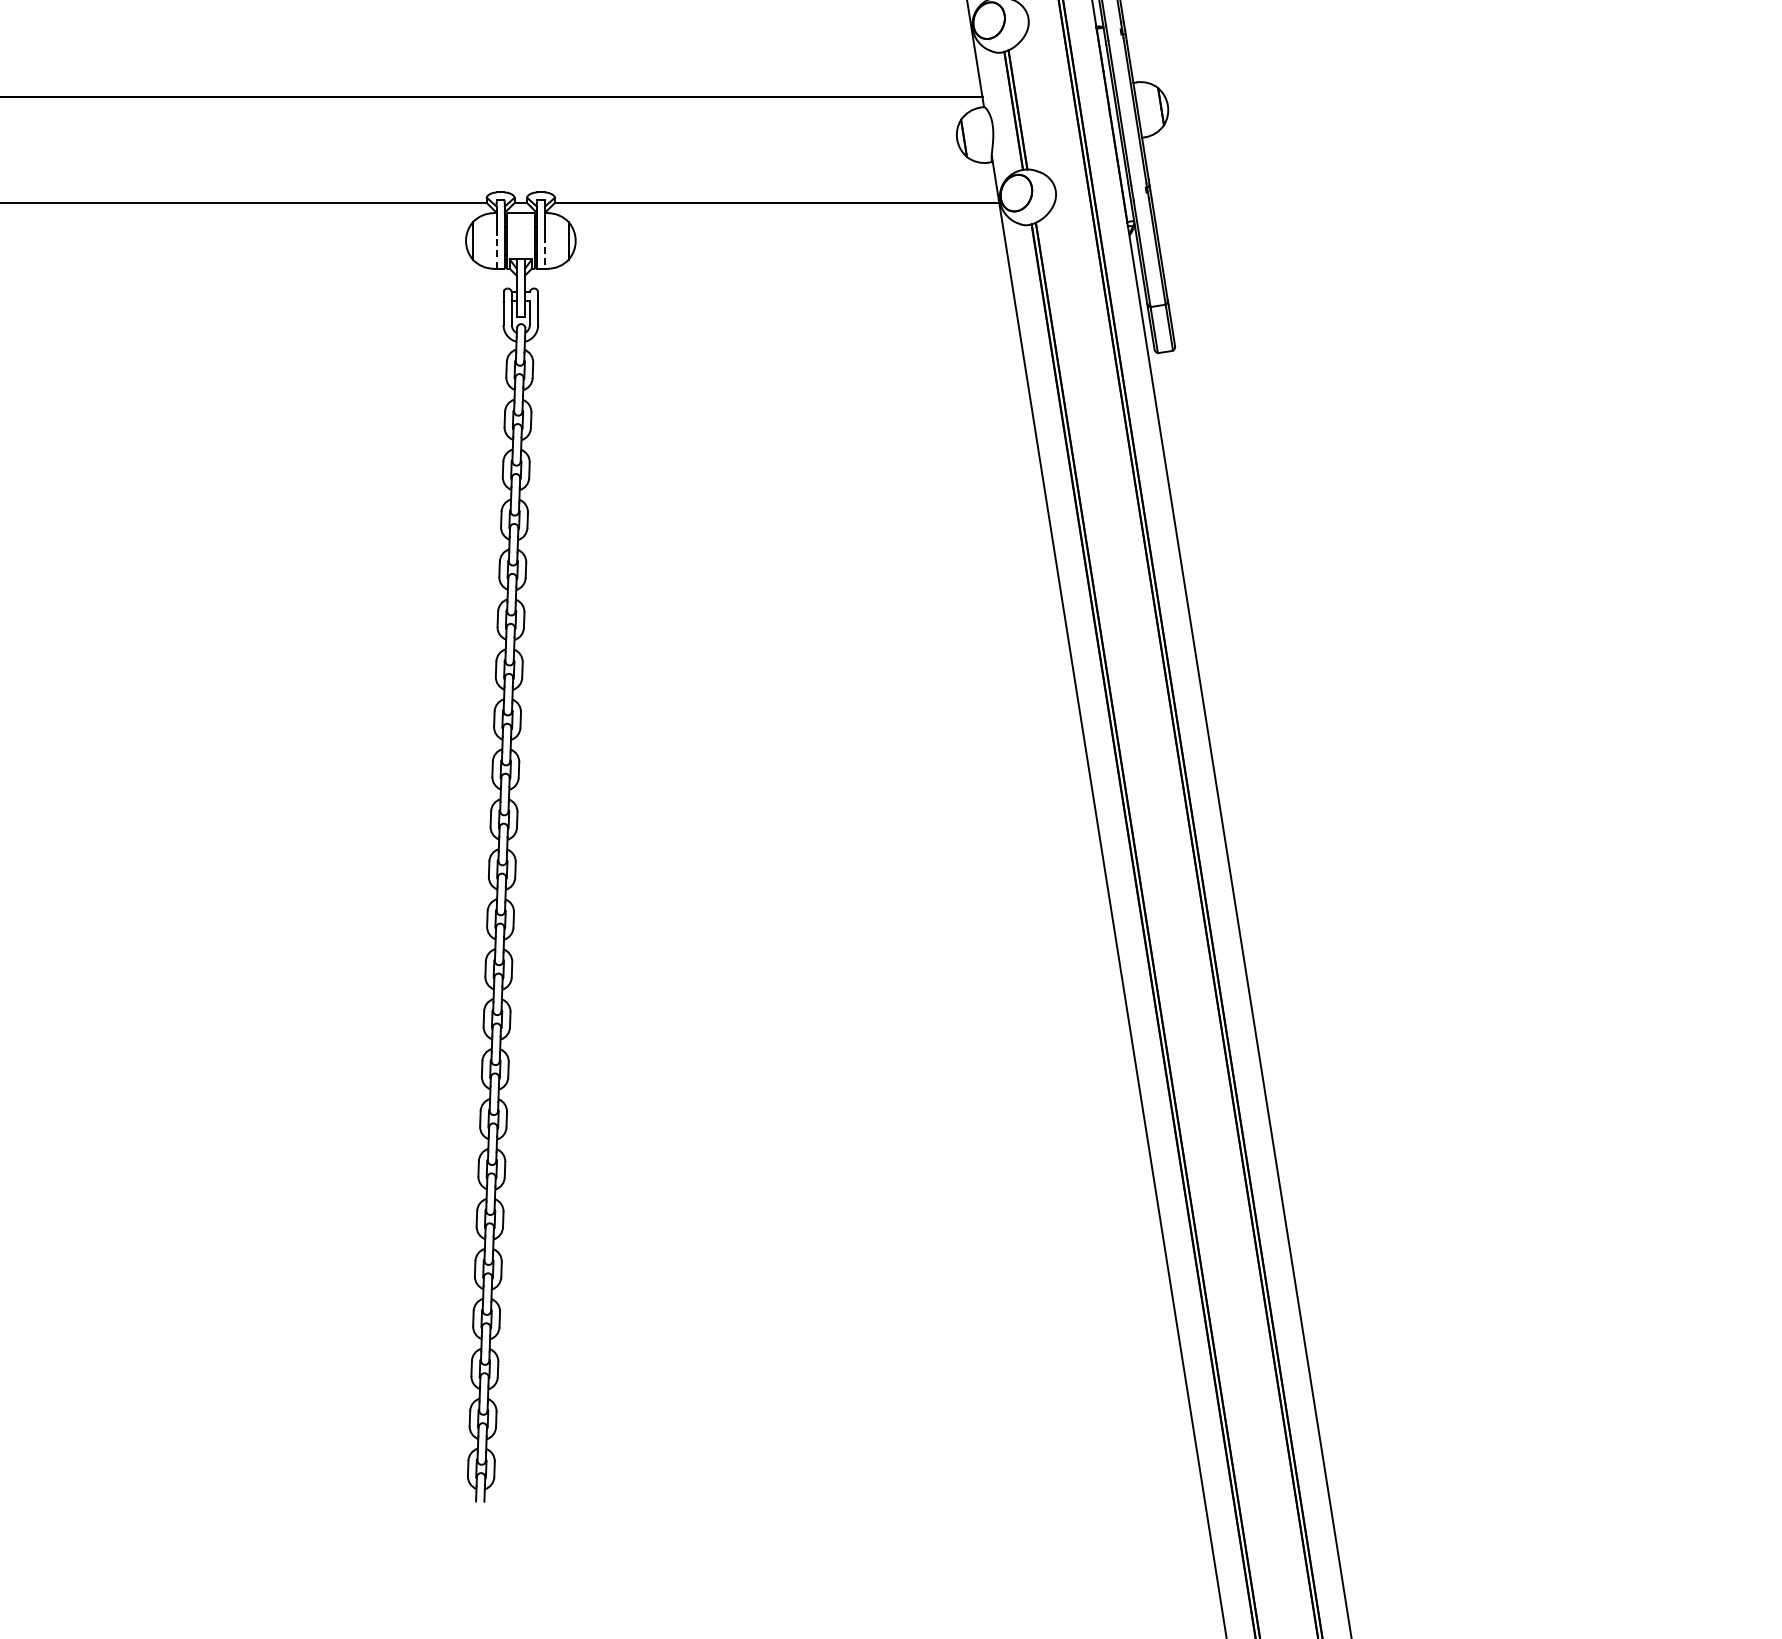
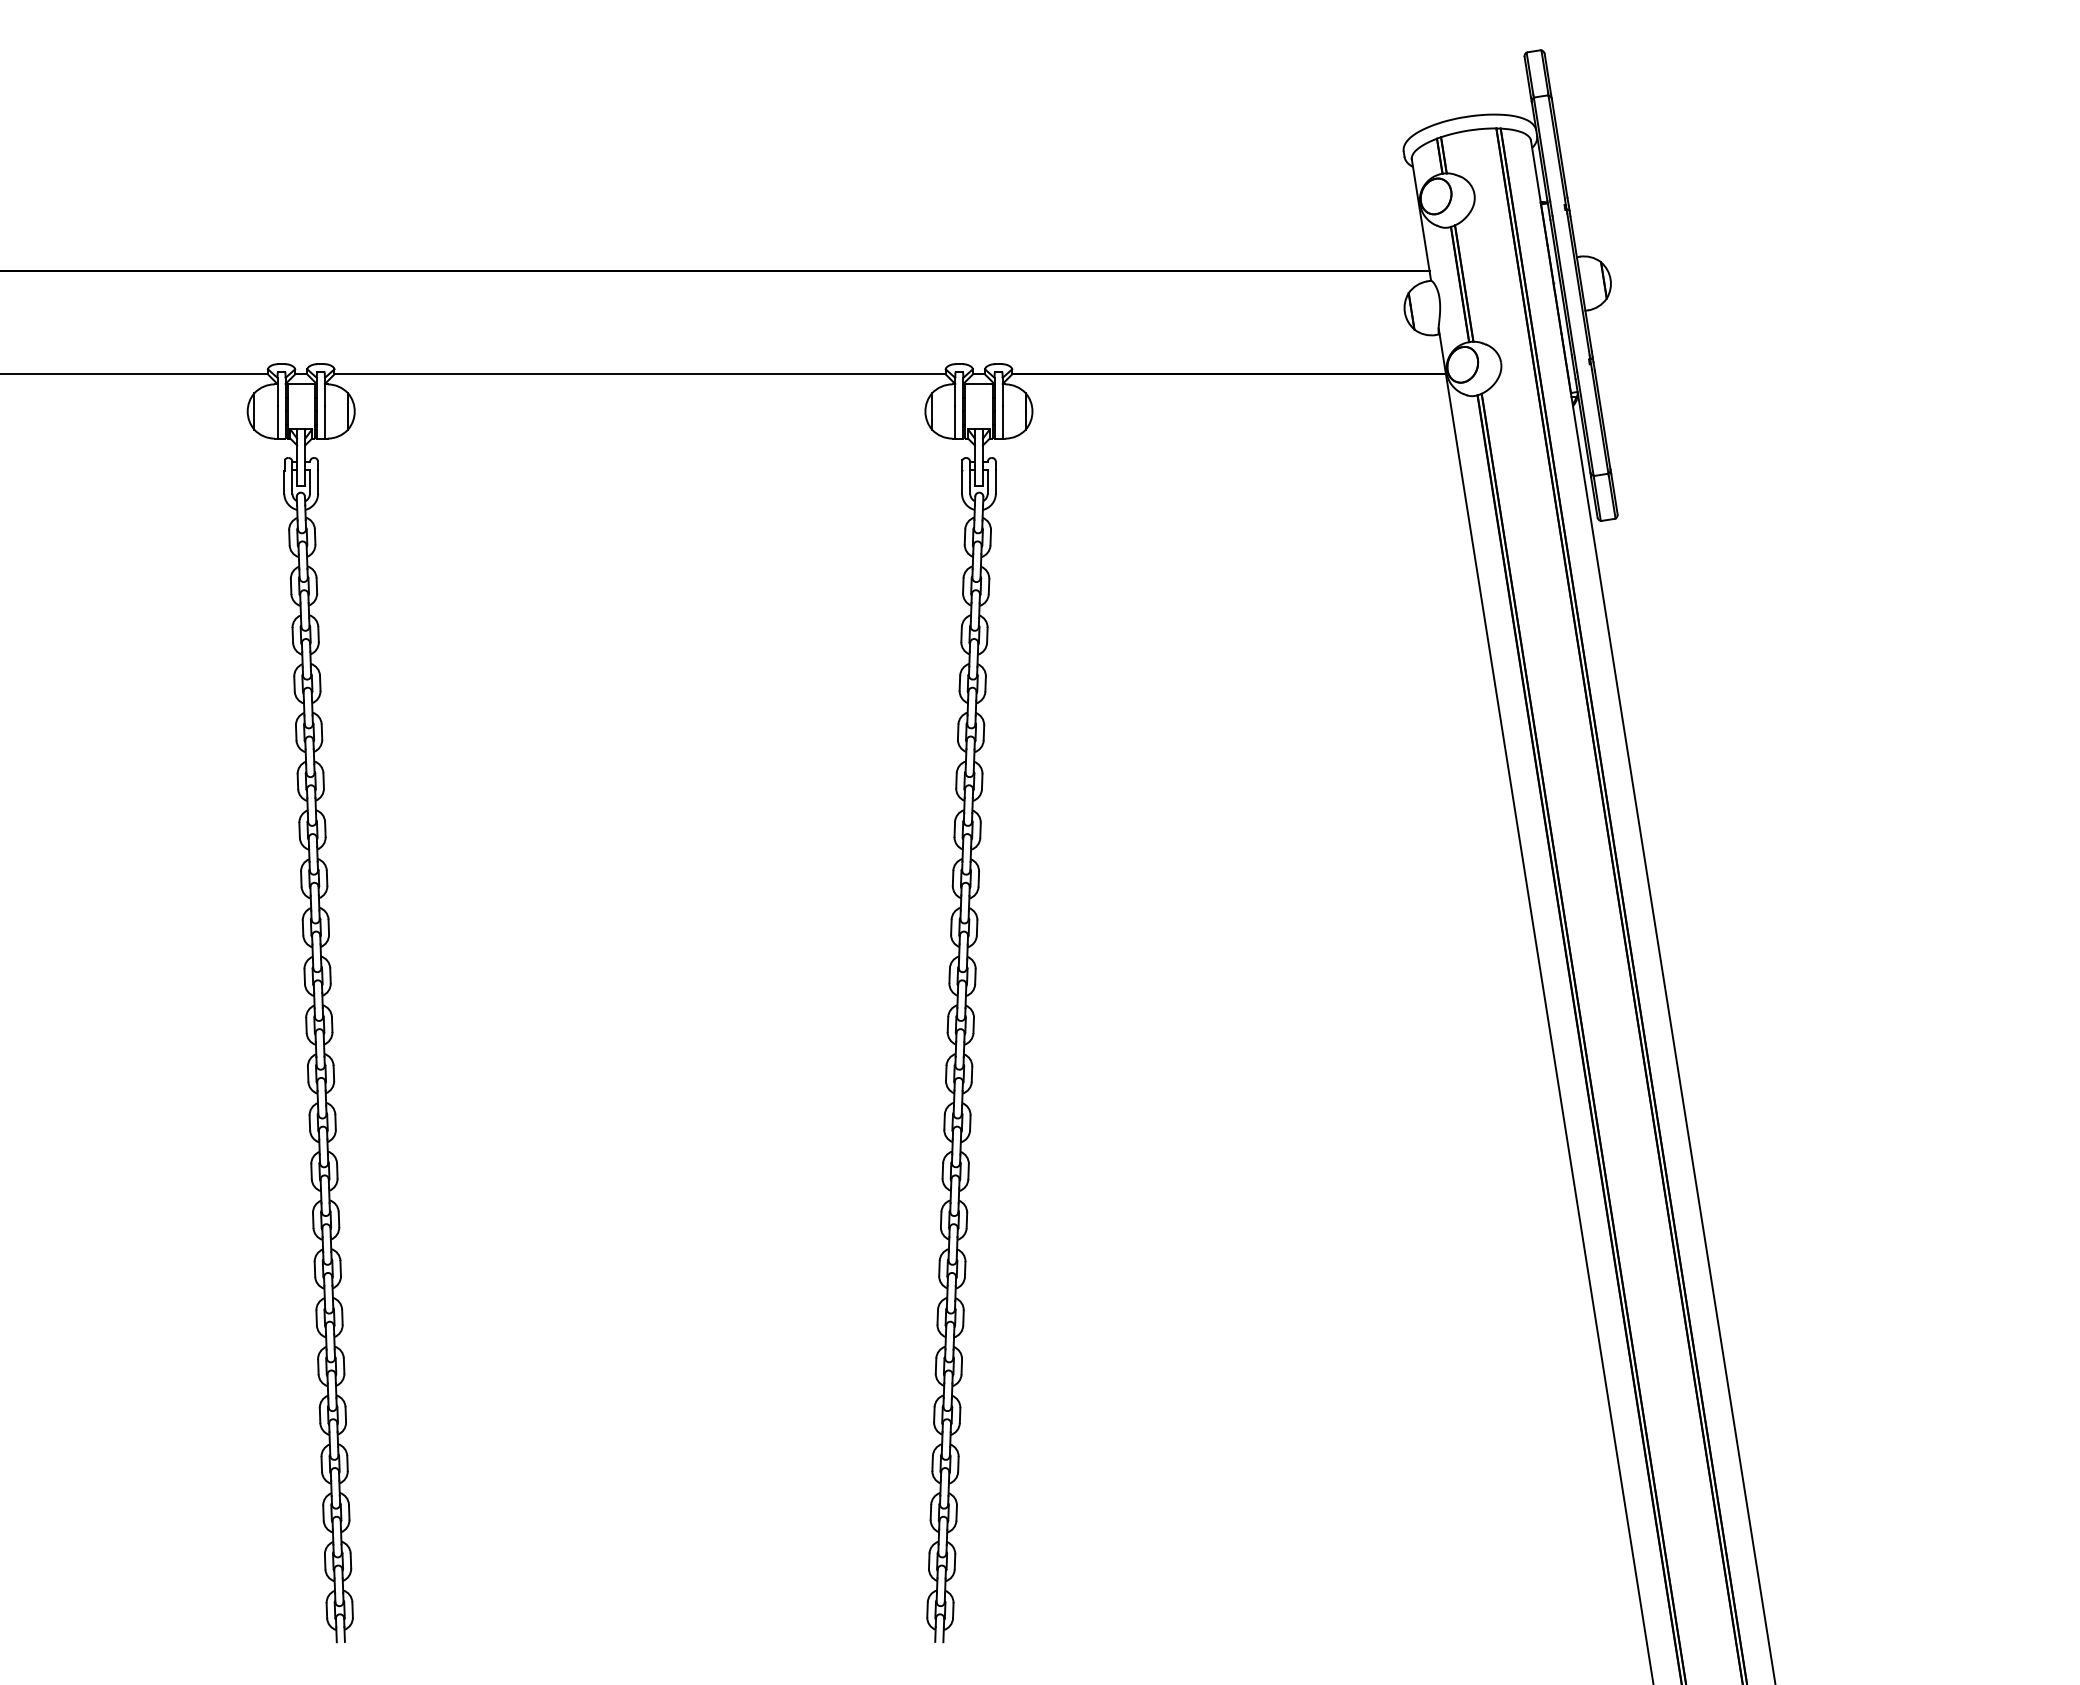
line: (496, 251) -> (955, 421), dashed -> solid
line: (544, 252) -> (1002, 422), dashed -> solid

